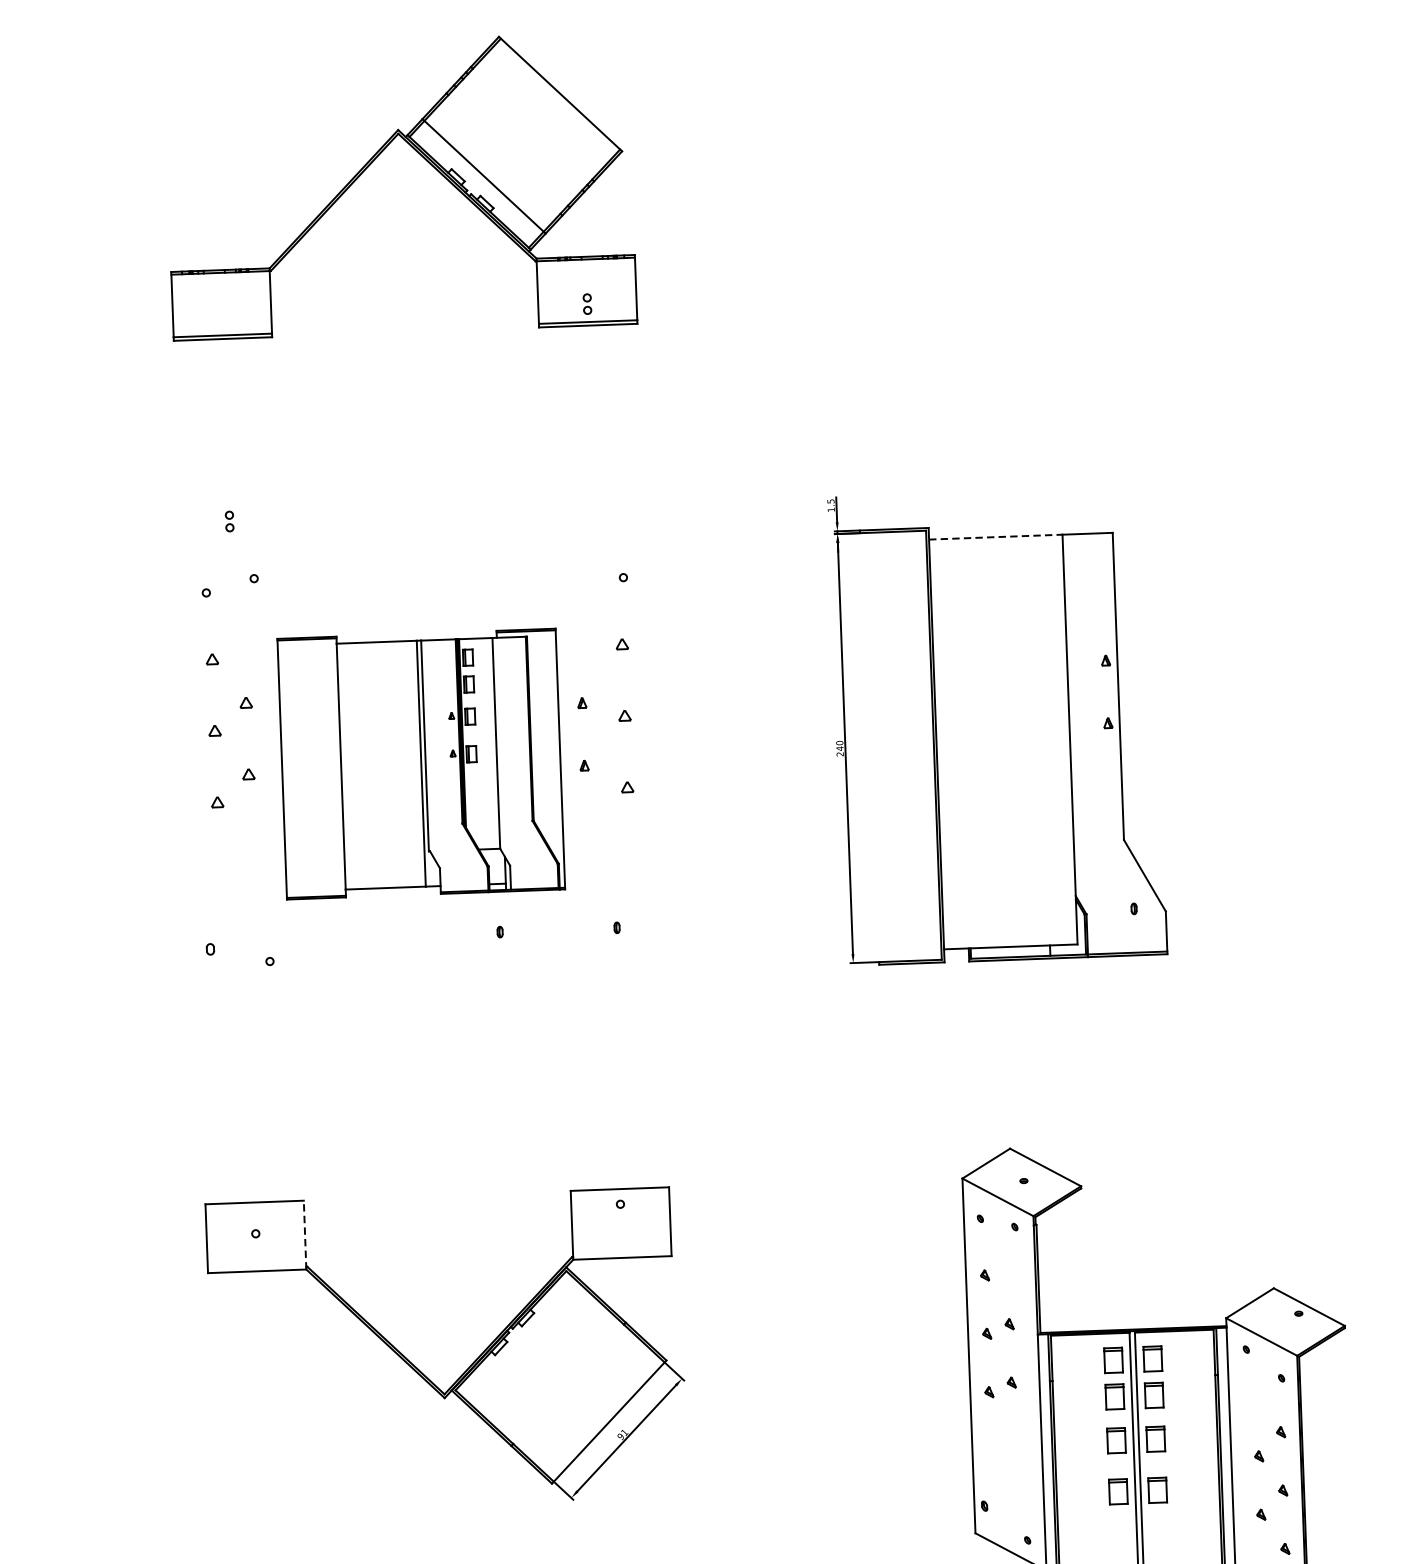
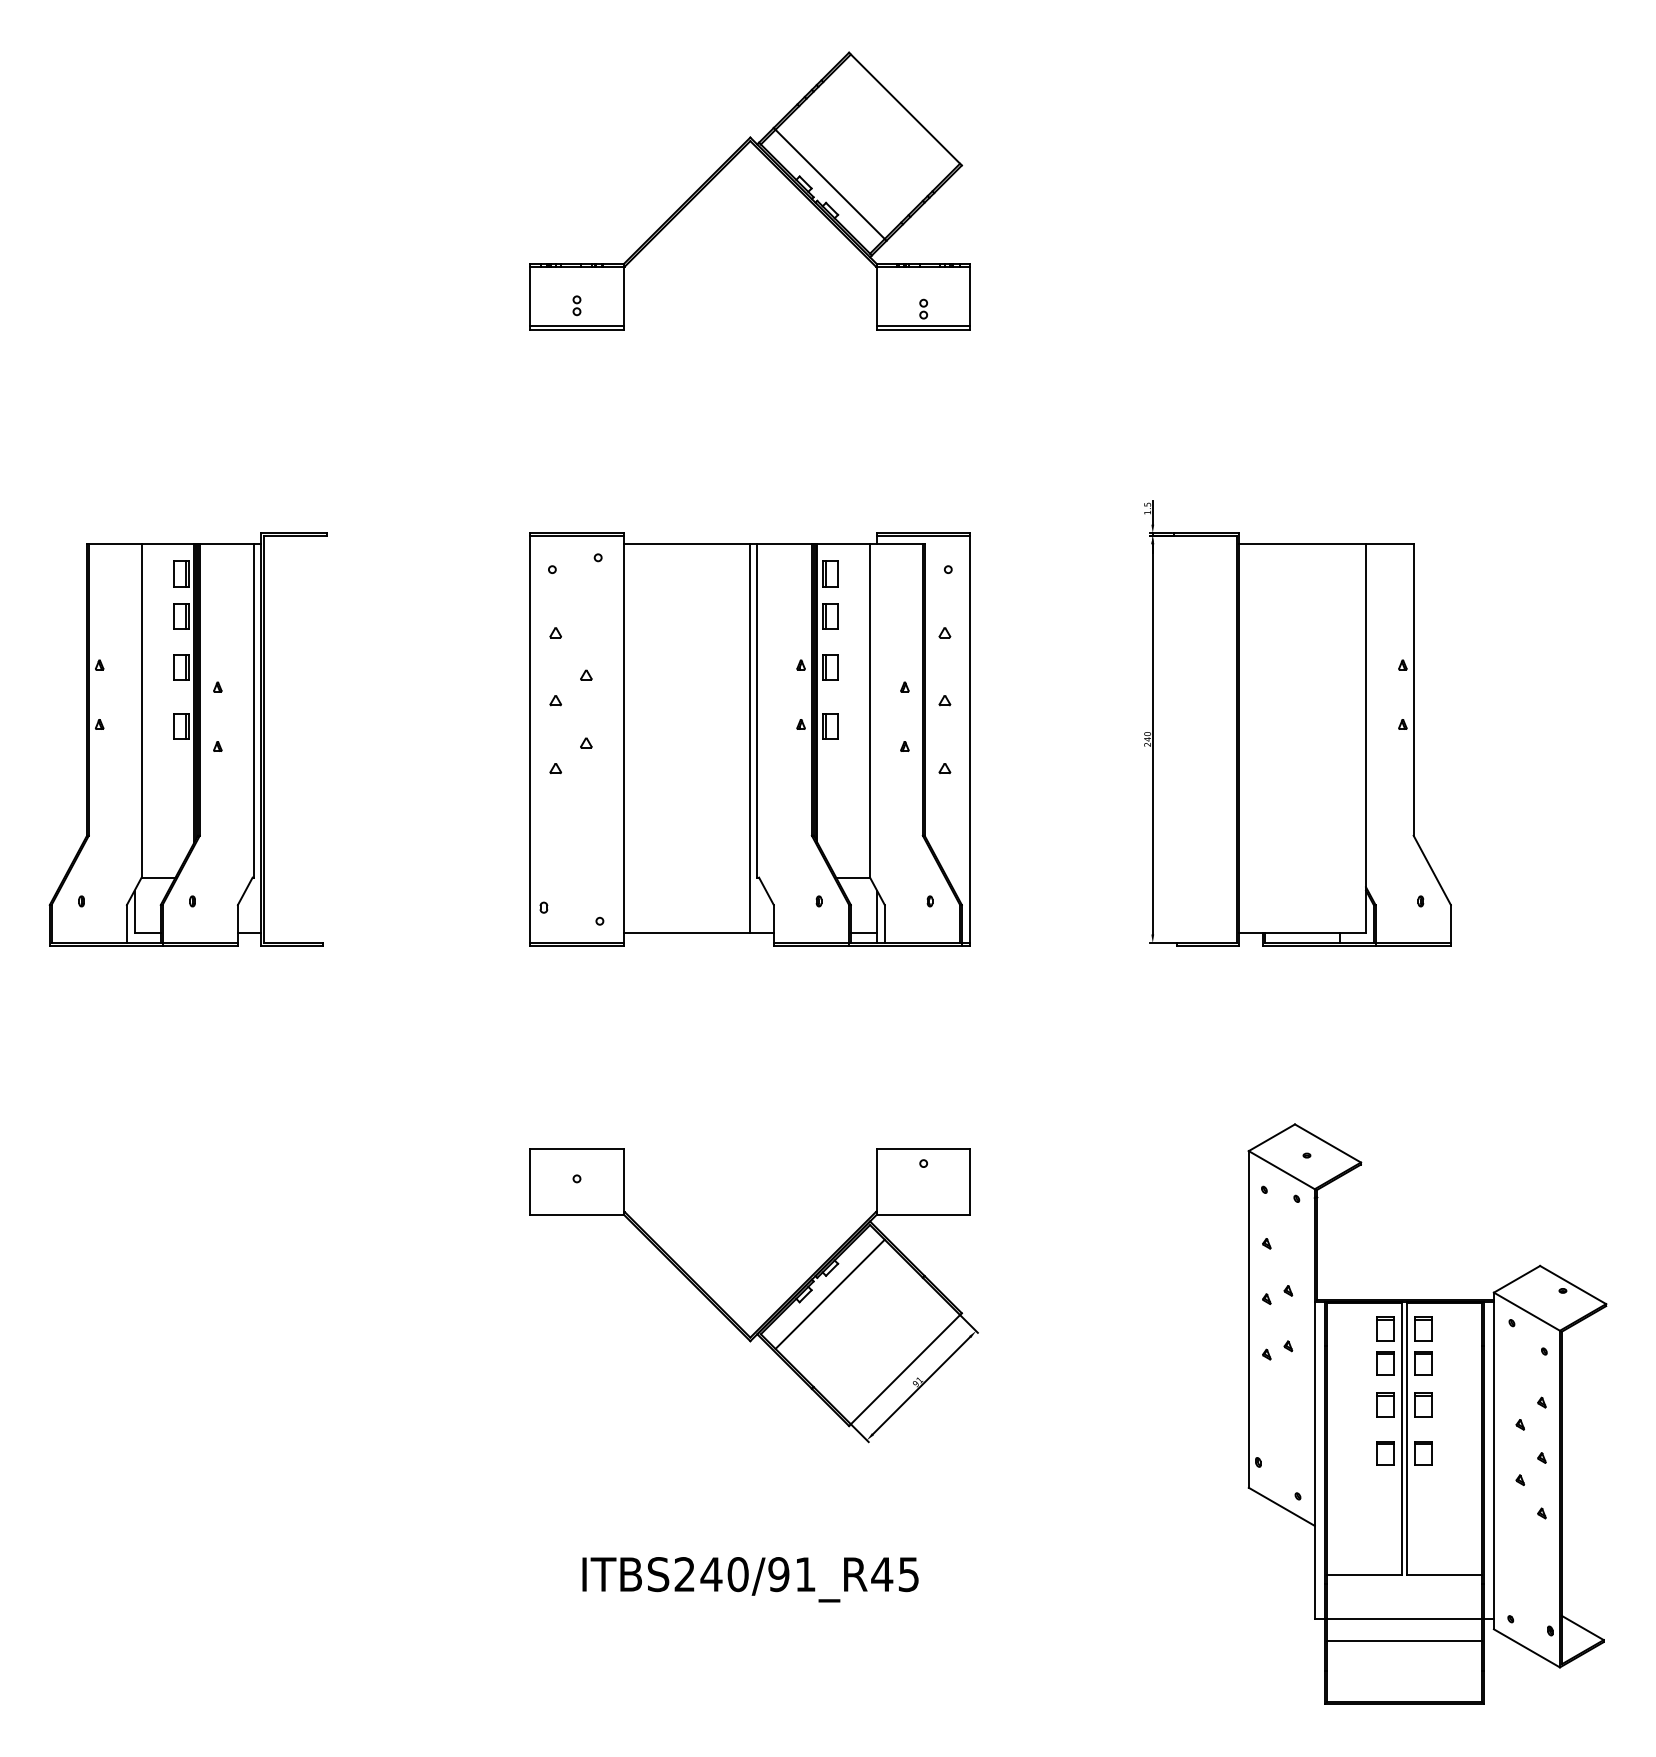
part: (229, 521) -> (576, 305), moved
line: (996, 537) -> (1303, 544), dashed -> solid
part: (420, 764) -> (749, 739), size x1.67
line: (304, 1234) -> (623, 1181), dashed -> solid
line: (526, 1344) -> (829, 1293), added

